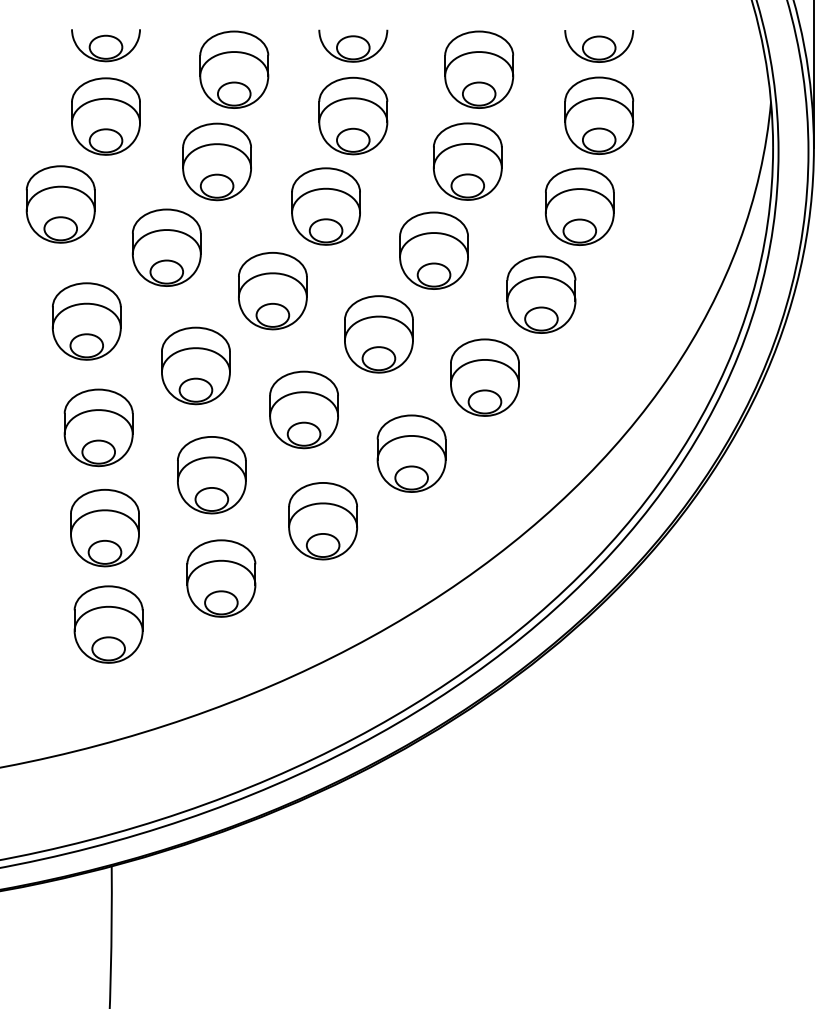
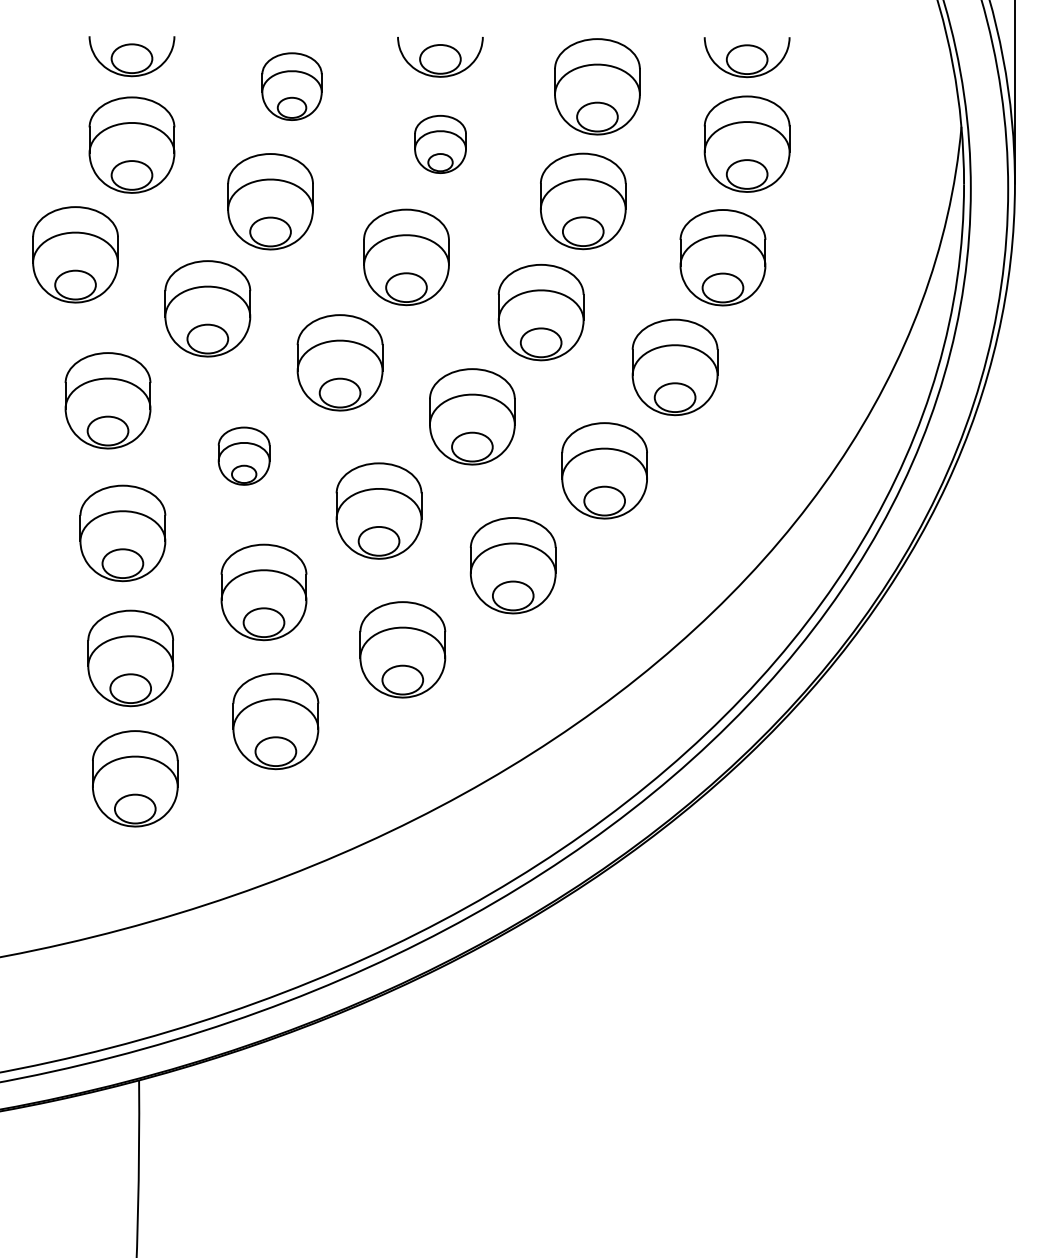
part: (234, 69) -> (292, 86), size x0.7
part: (353, 115) -> (440, 143), size x0.6
part: (195, 365) -> (243, 455), size x0.6

